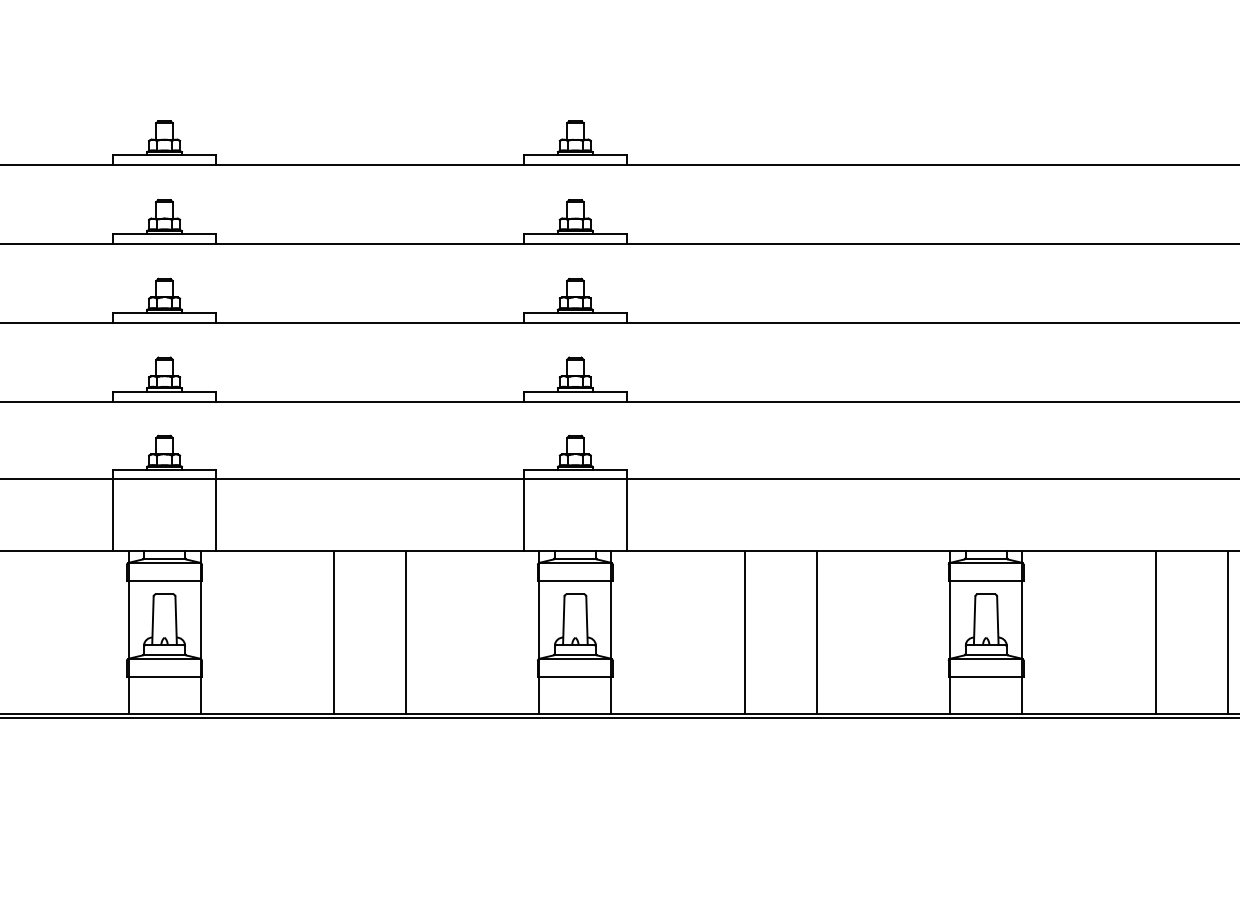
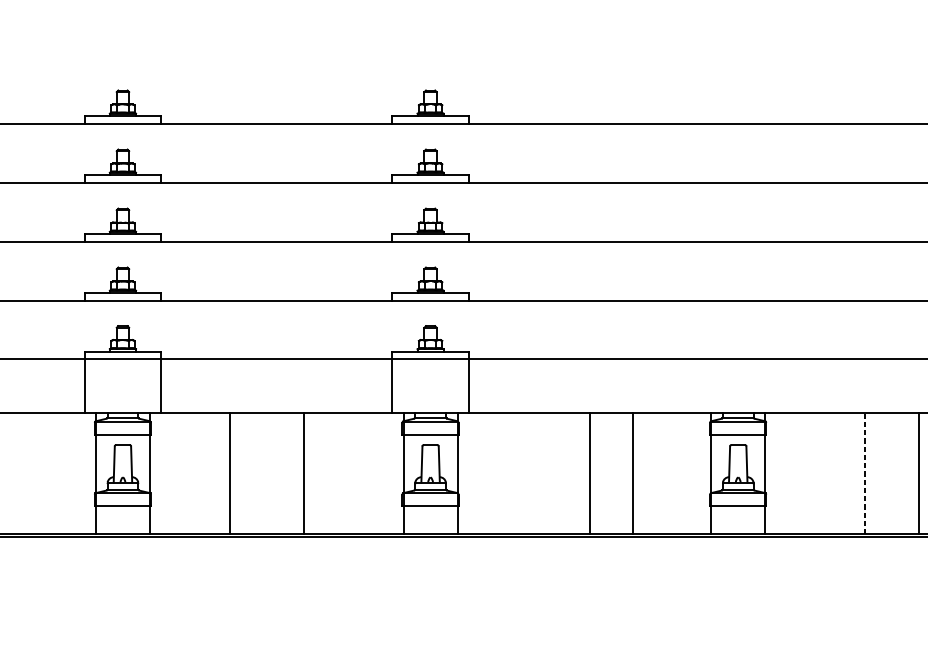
line: (334, 632) -> (229, 473), moved
line: (744, 632) -> (590, 473), moved
line: (816, 632) -> (632, 473), moved
line: (1155, 632) -> (864, 473), solid -> dashed

